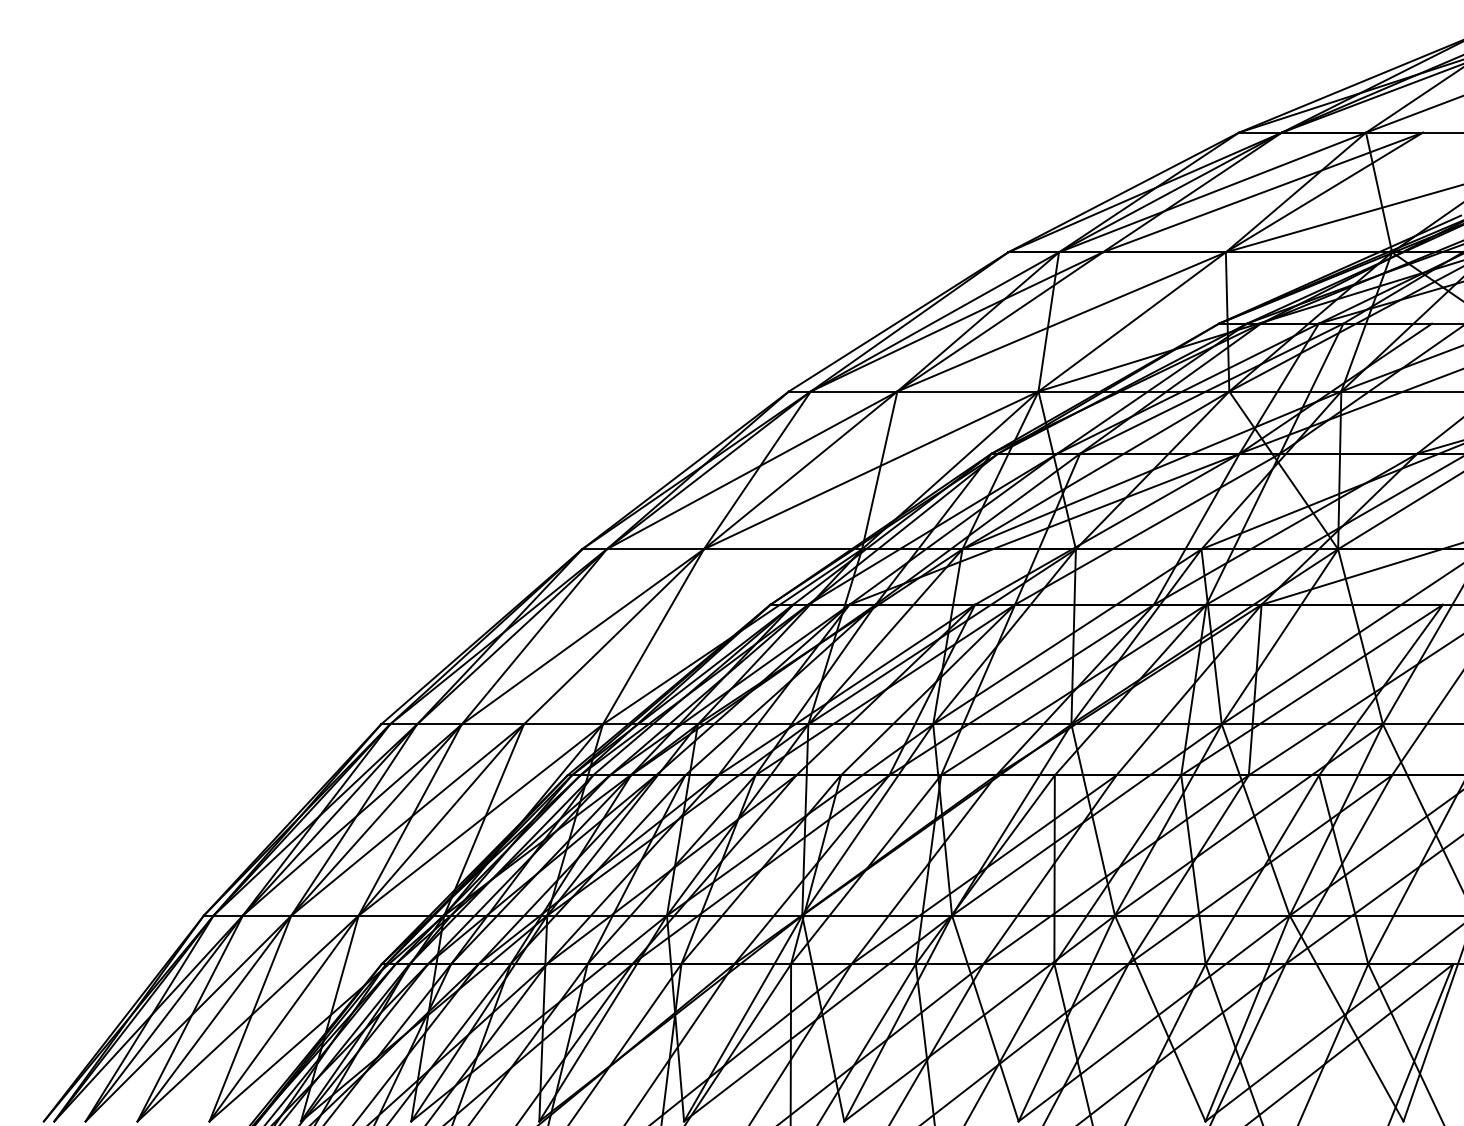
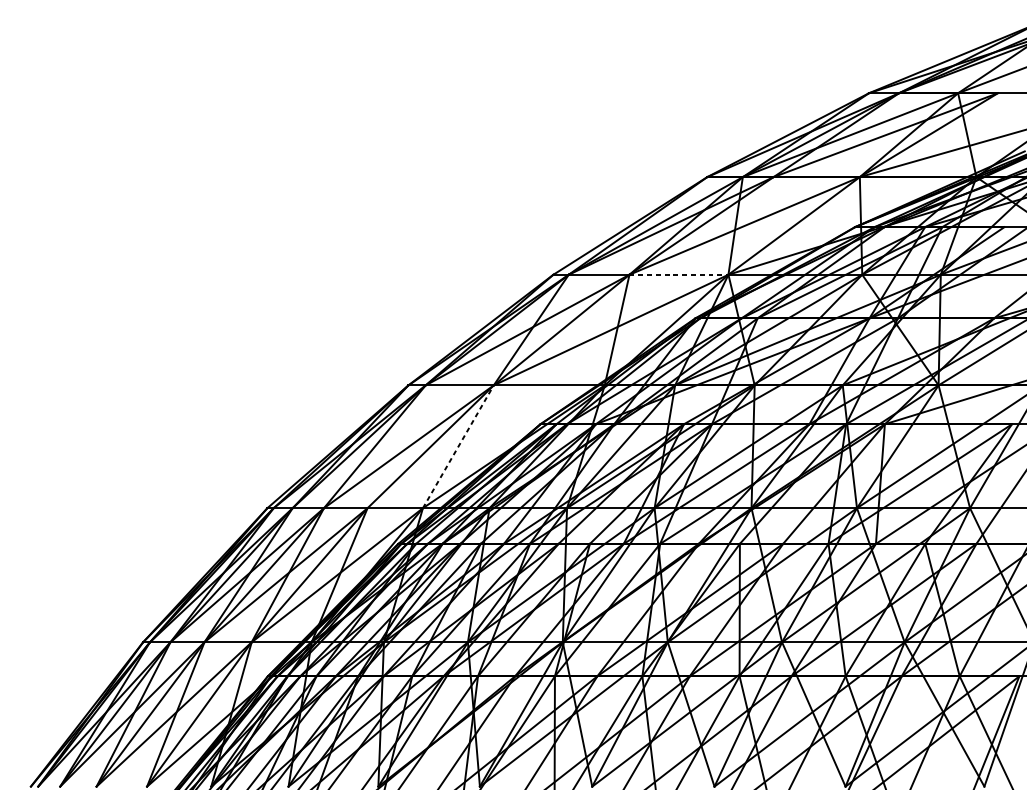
line: (967, 391) -> (678, 274), solid -> dashed
line: (653, 636) -> (458, 446), solid -> dashed

